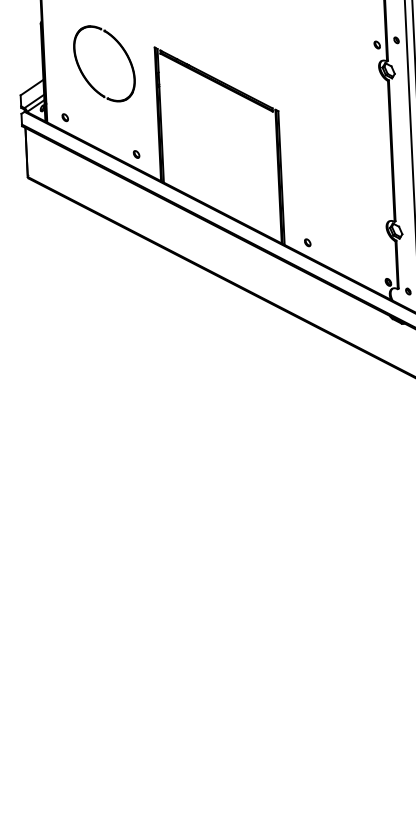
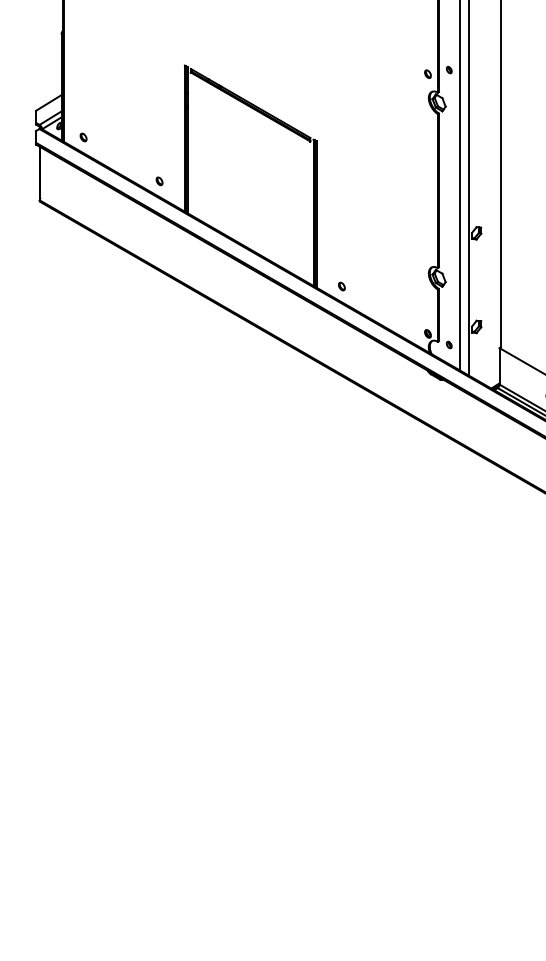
part: (86, 77) -> (108, 94), removed

